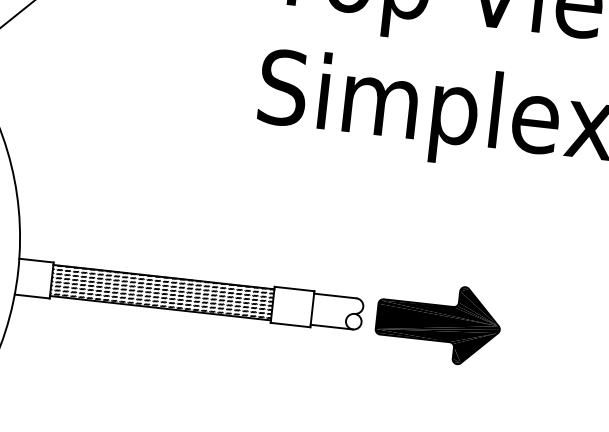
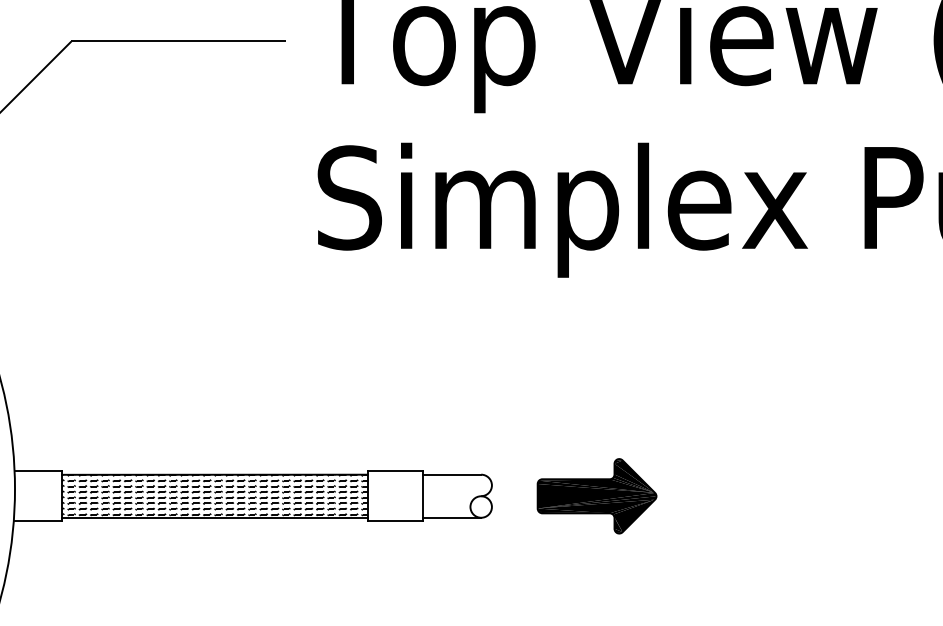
part: (437, 323) -> (596, 496), size x0.7

